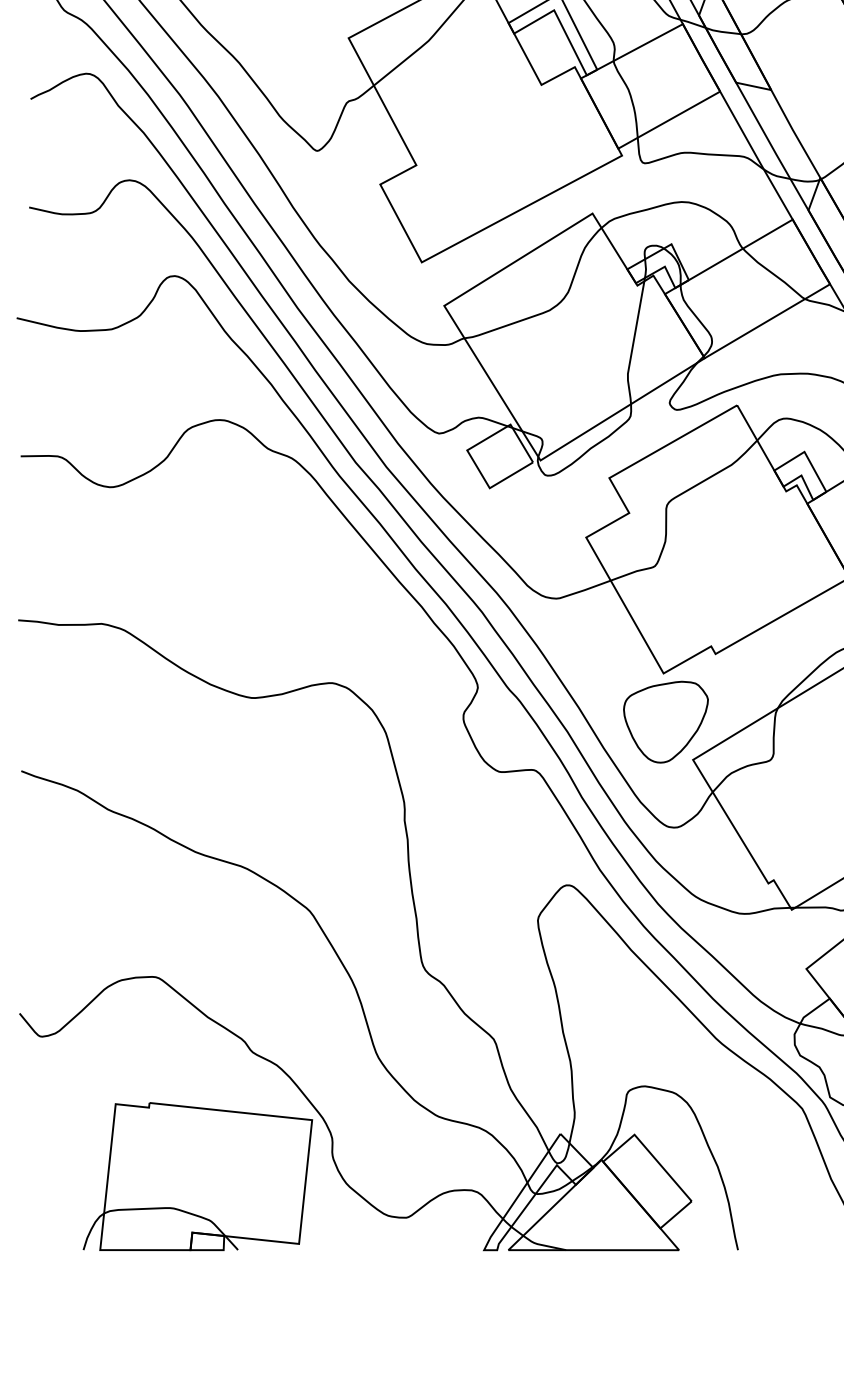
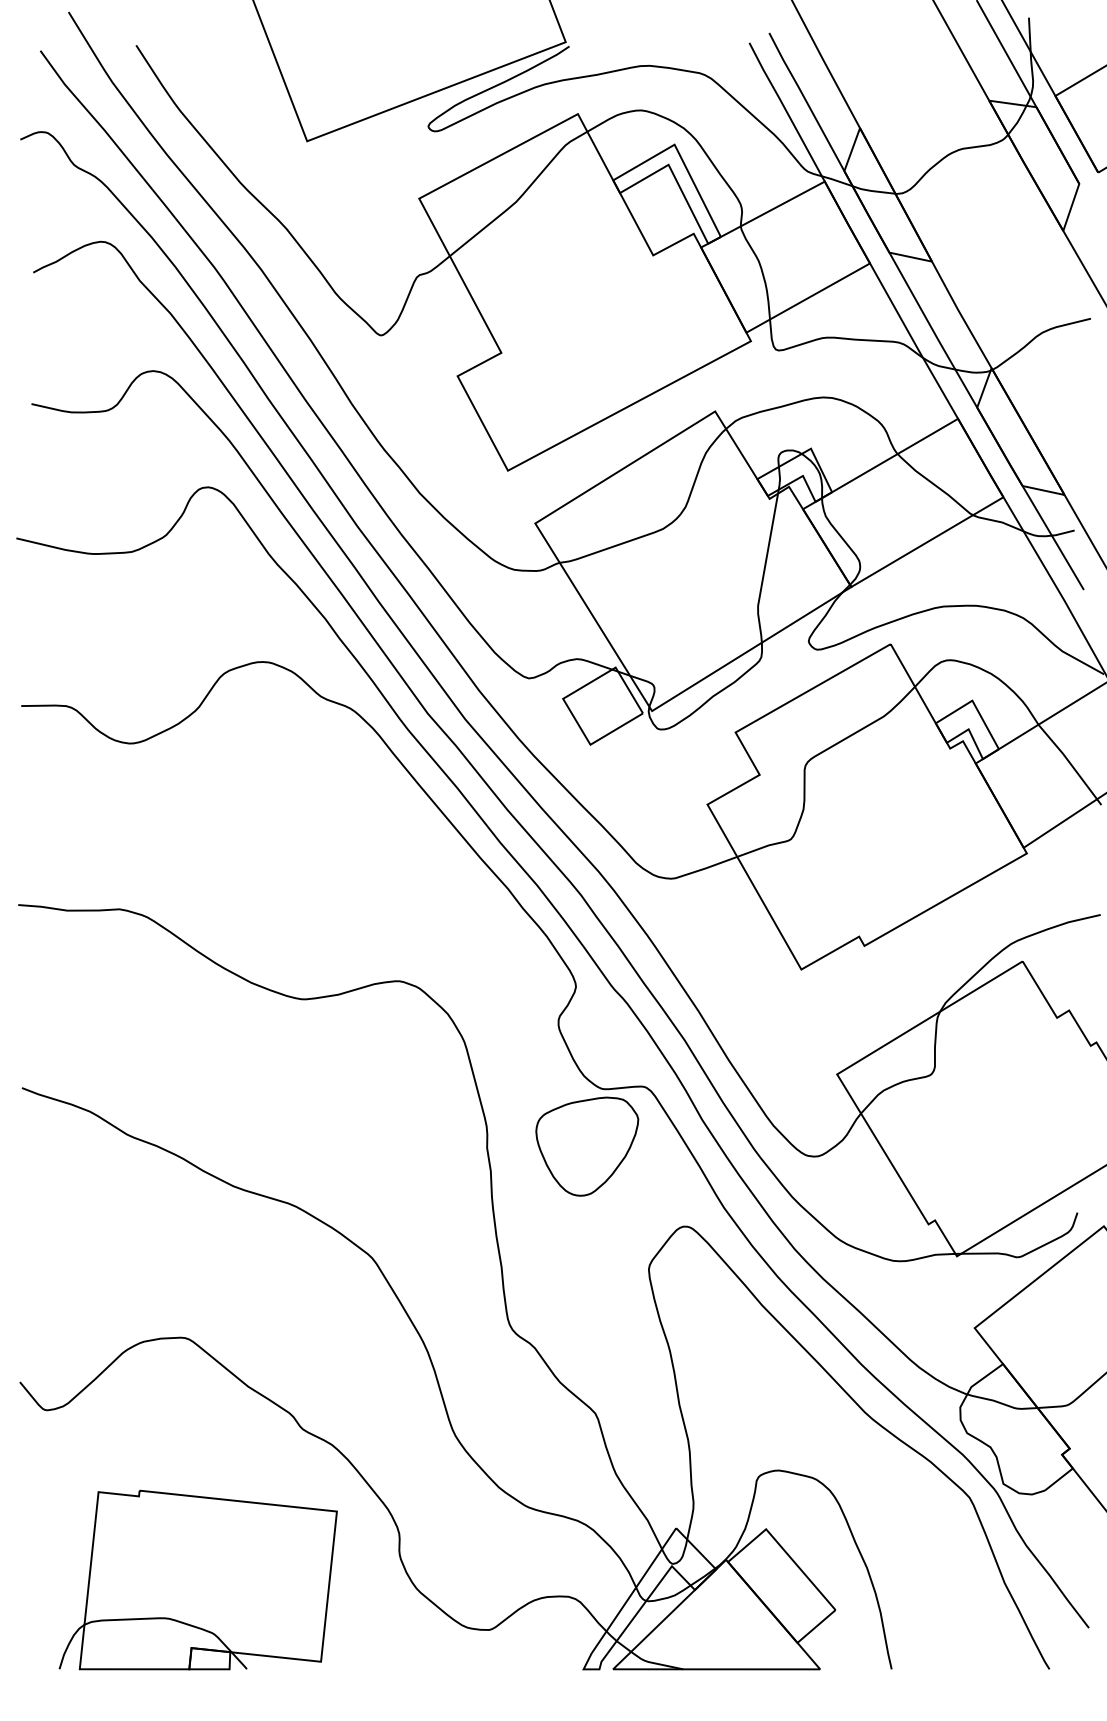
part: (666, 722) -> (587, 1146), moved
part: (197, 1176) -> (197, 1579), moved

